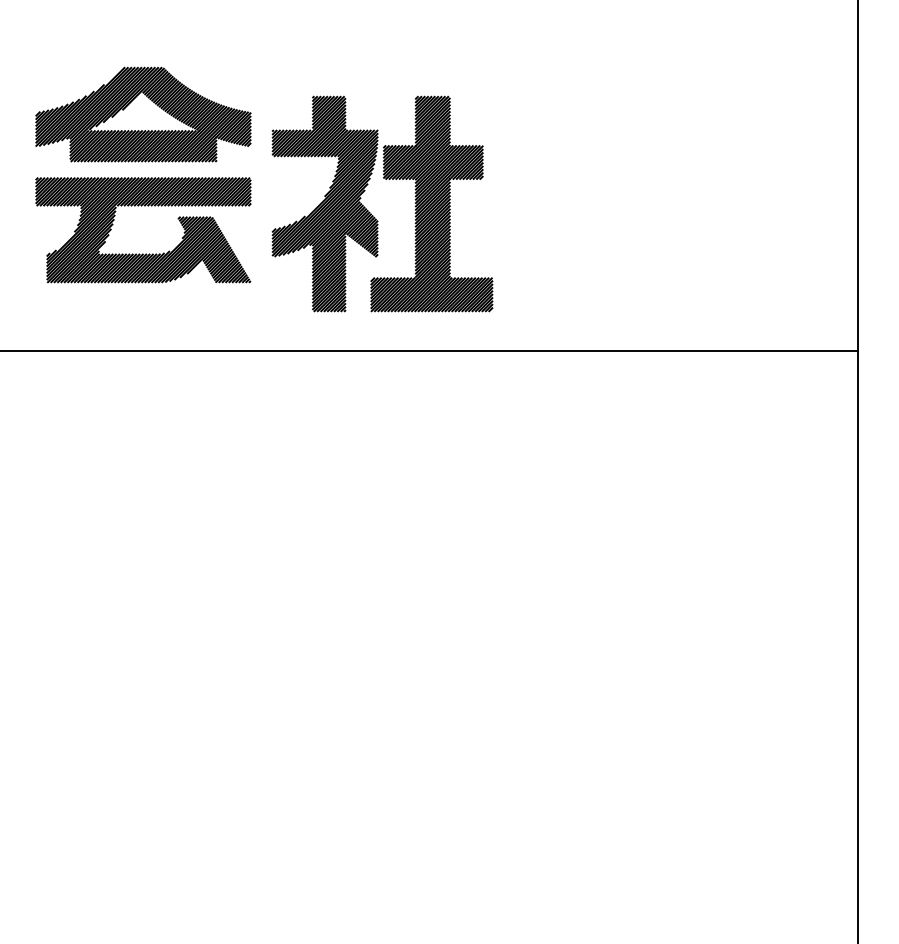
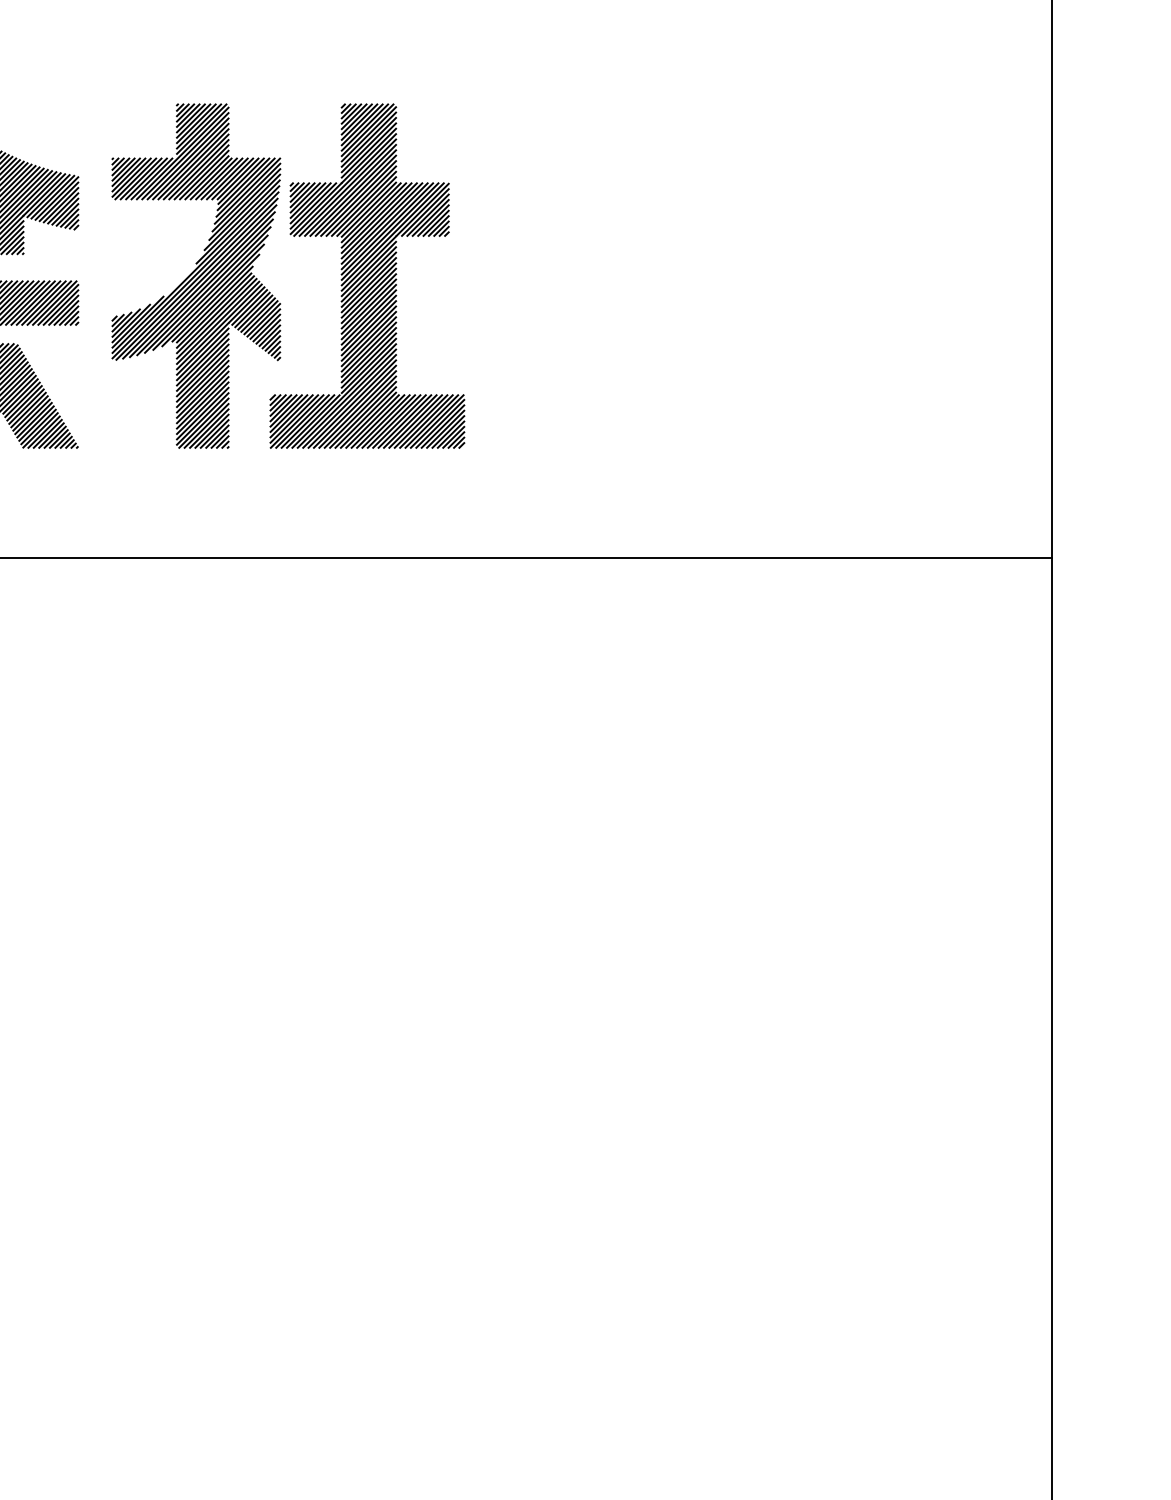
part: (371, 213) -> (270, 291), moved

